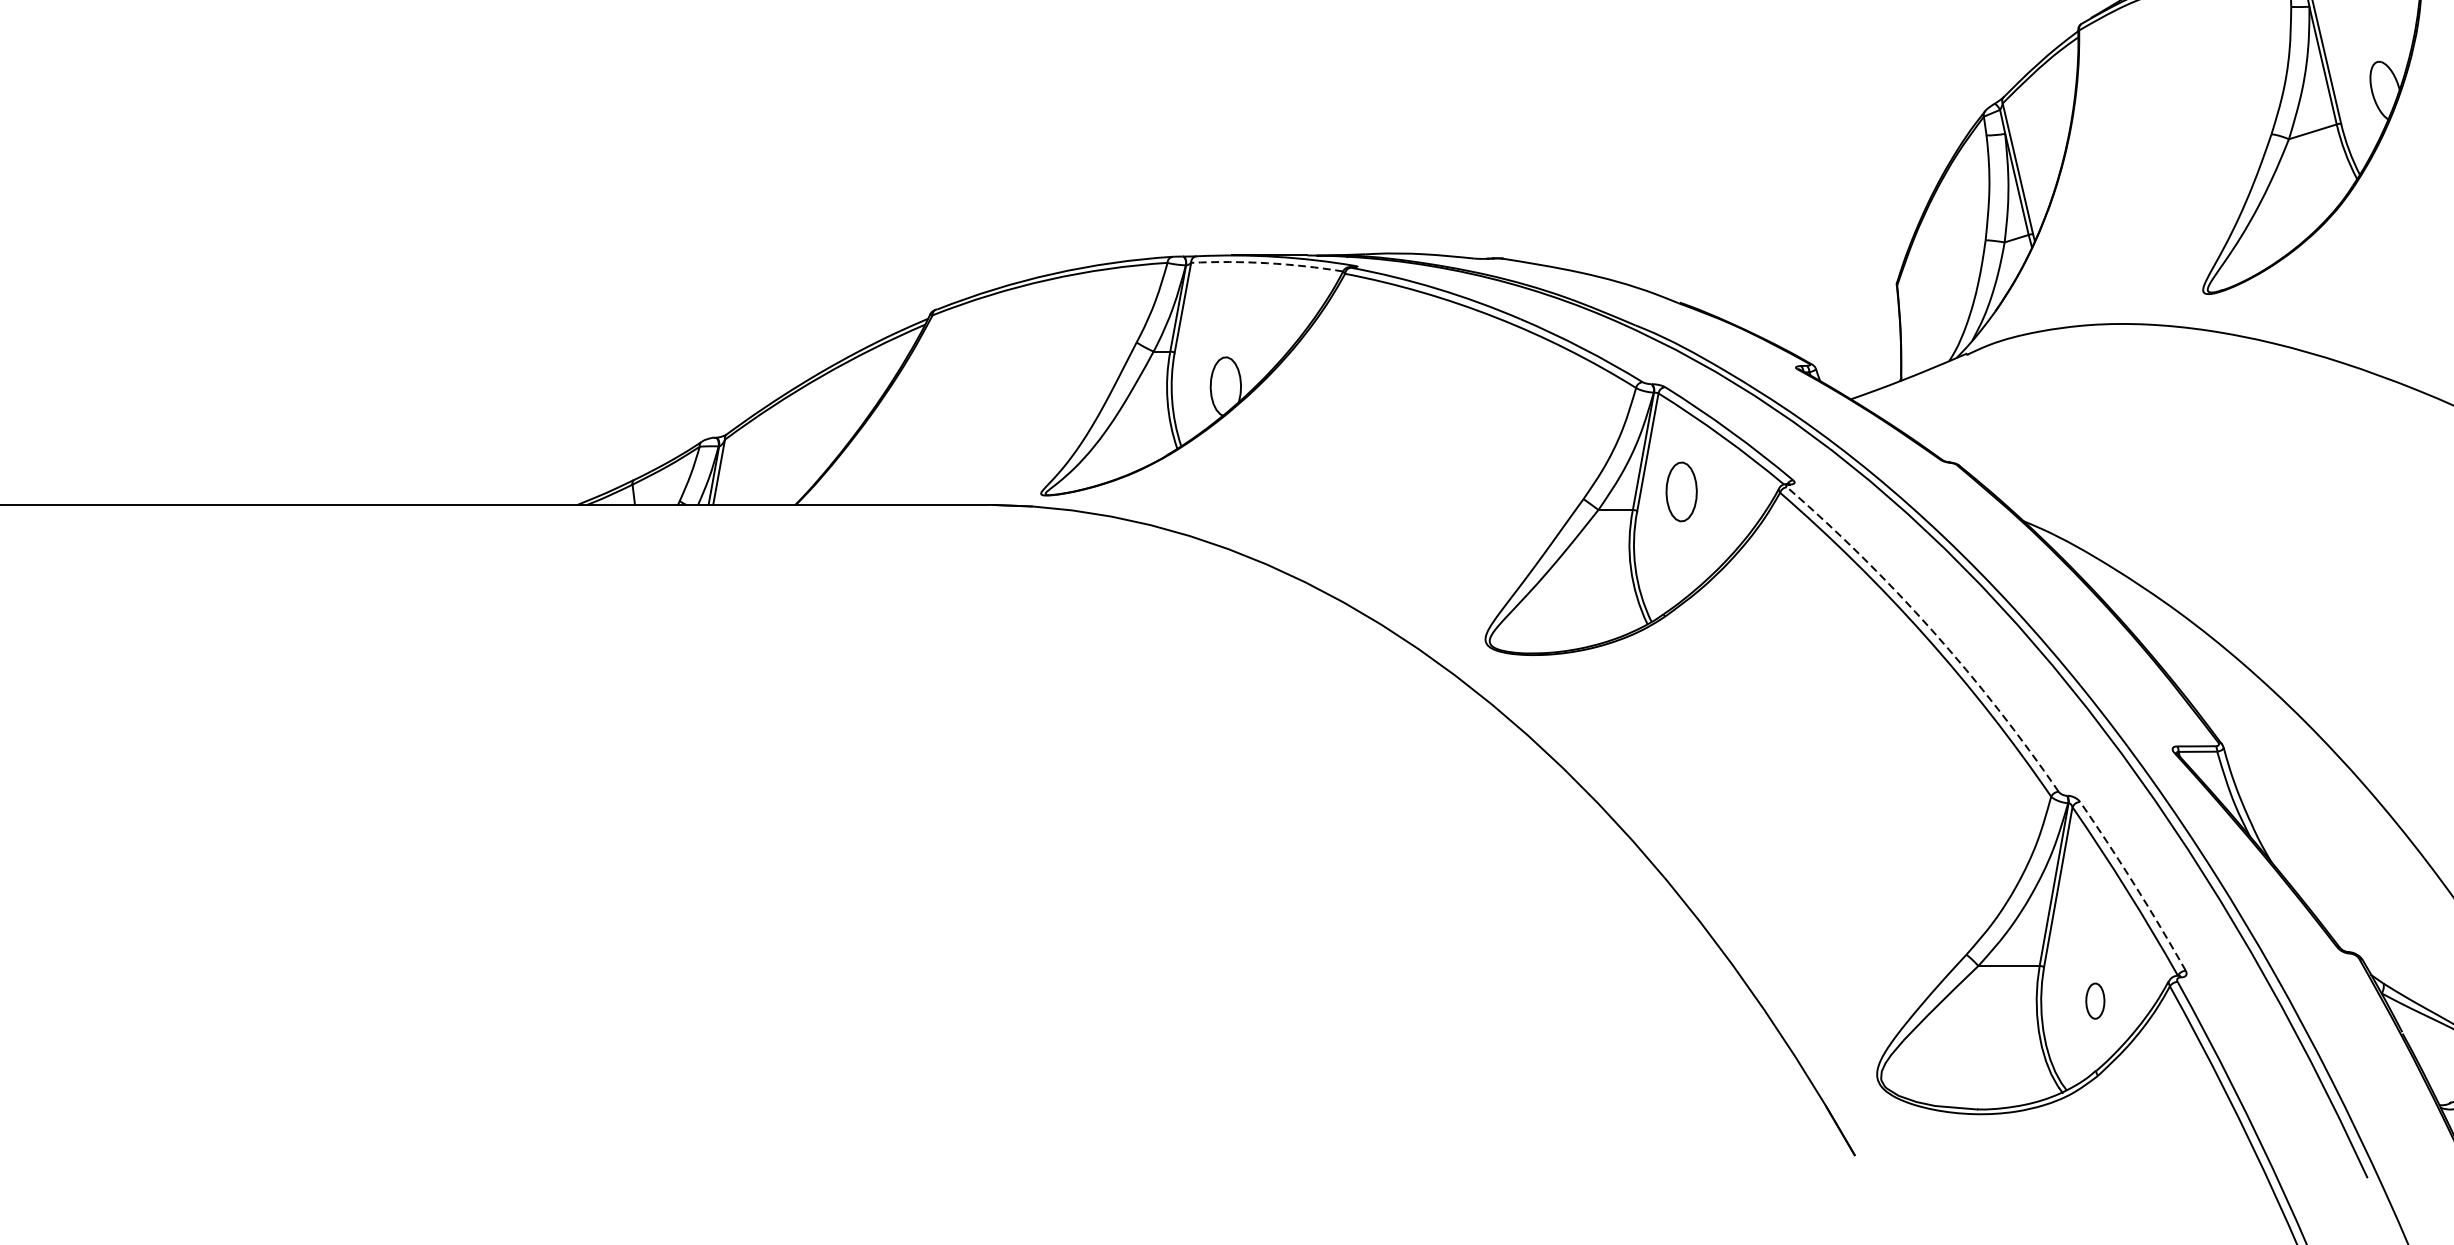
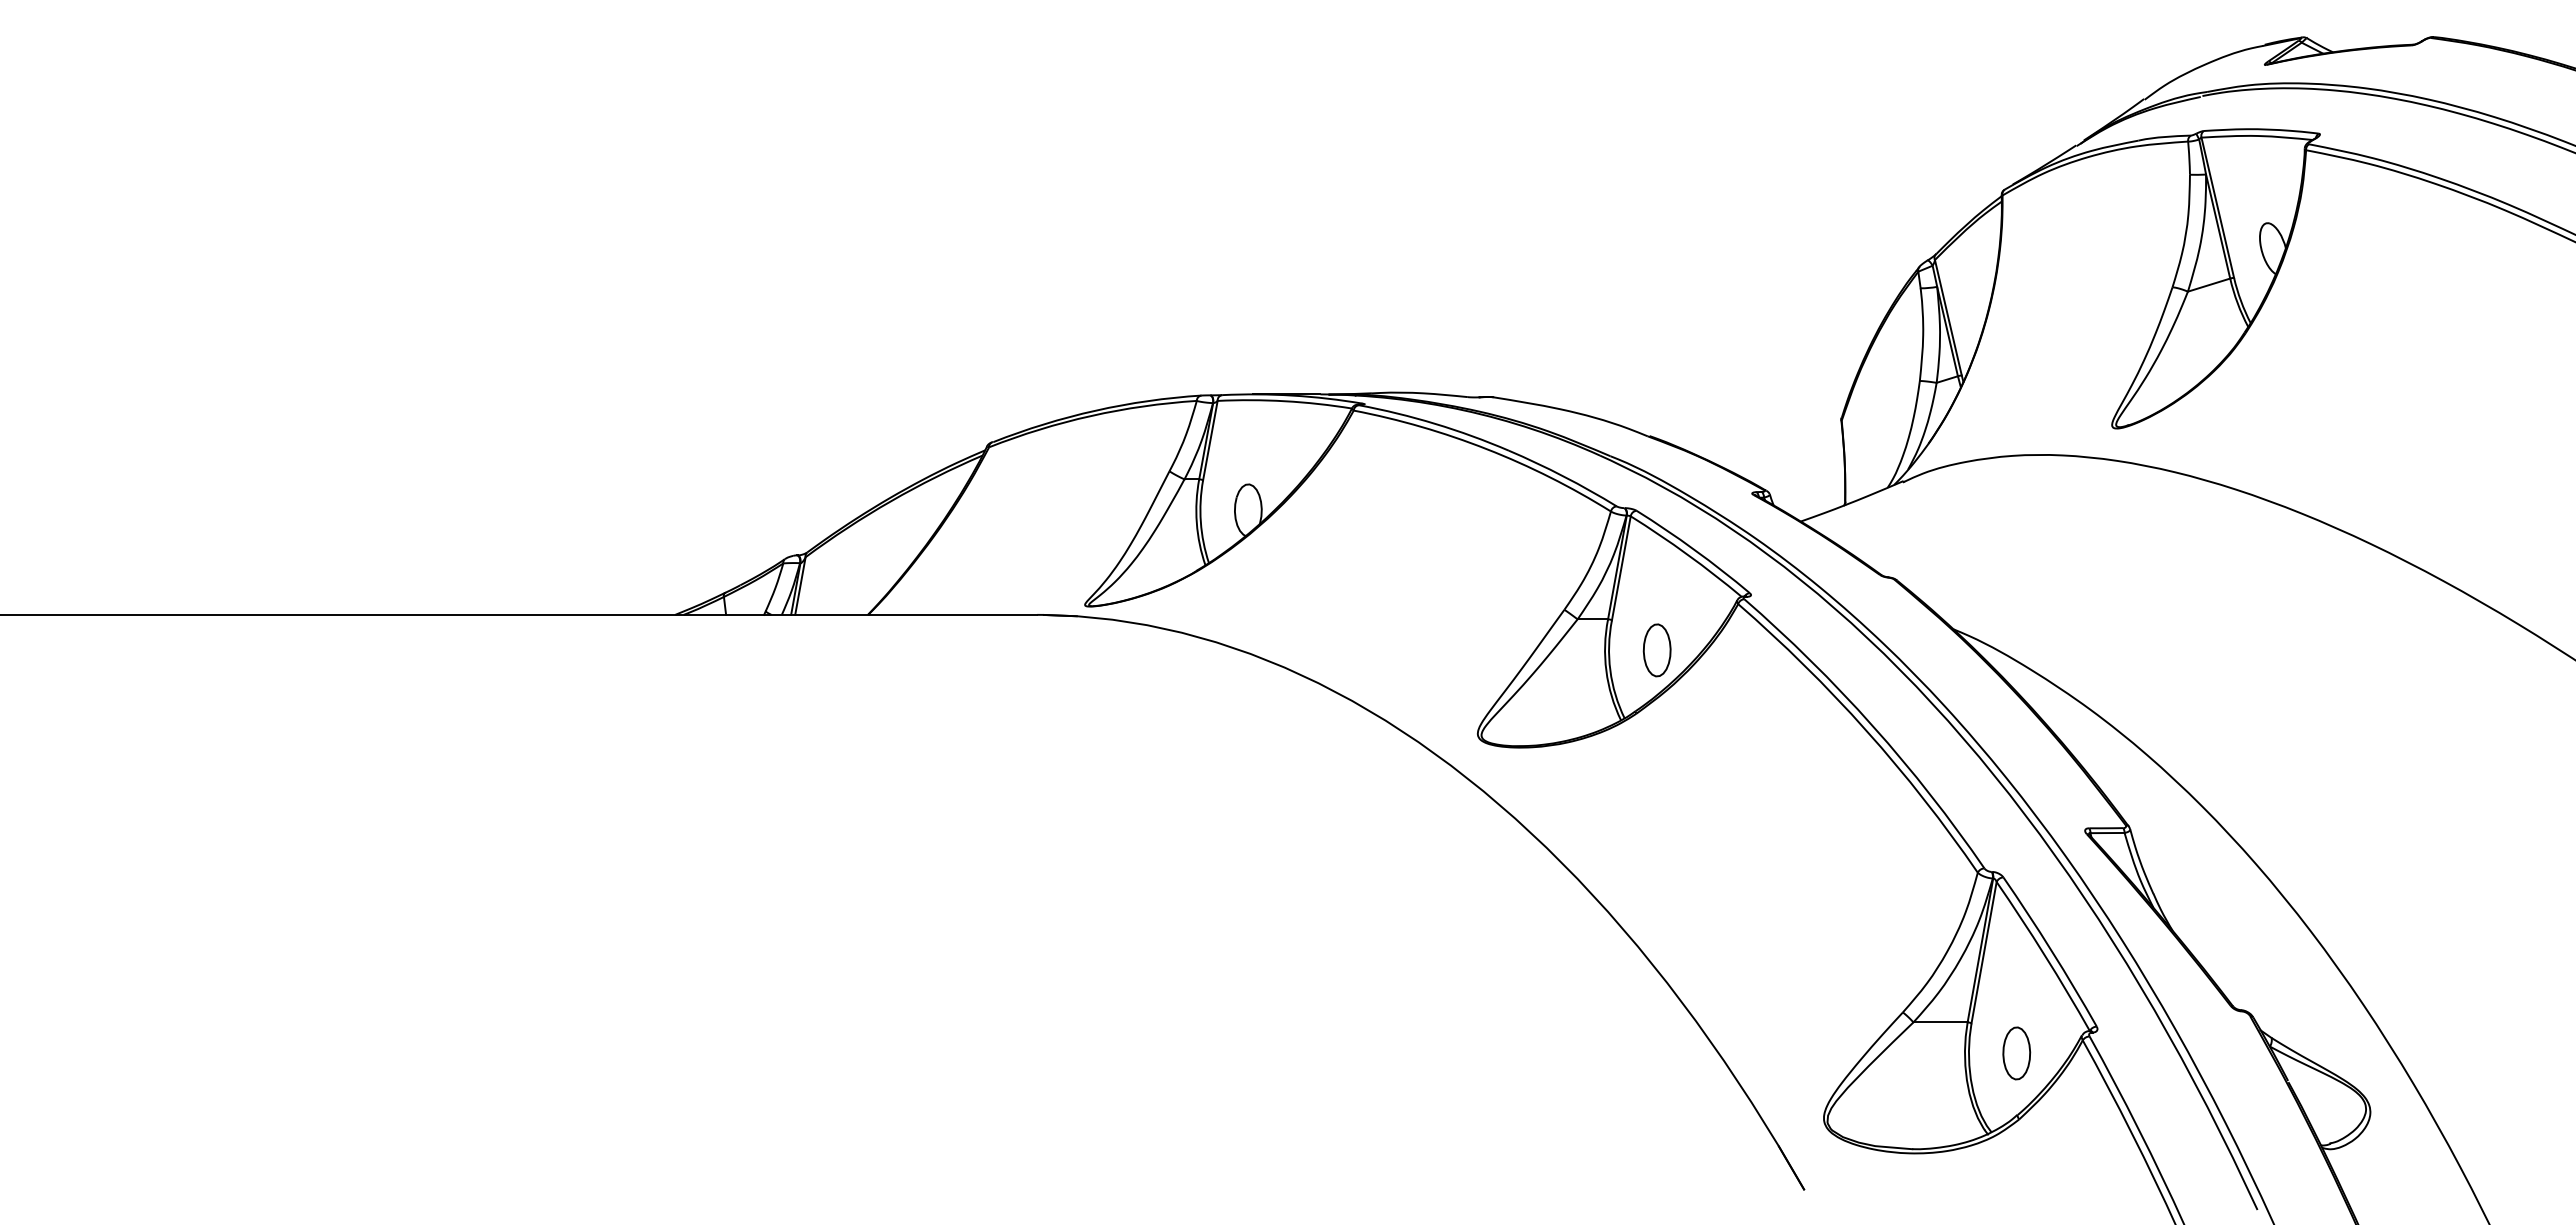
arc: (1266, 263) -> (1284, 401), dashed -> solid
part: (1680, 492) -> (1656, 650), moved
arc: (1932, 631) -> (1872, 726), dashed -> solid
arc: (2134, 884) -> (2051, 950), dashed -> solid
part: (2094, 1001) -> (2016, 1053), size x1.67

